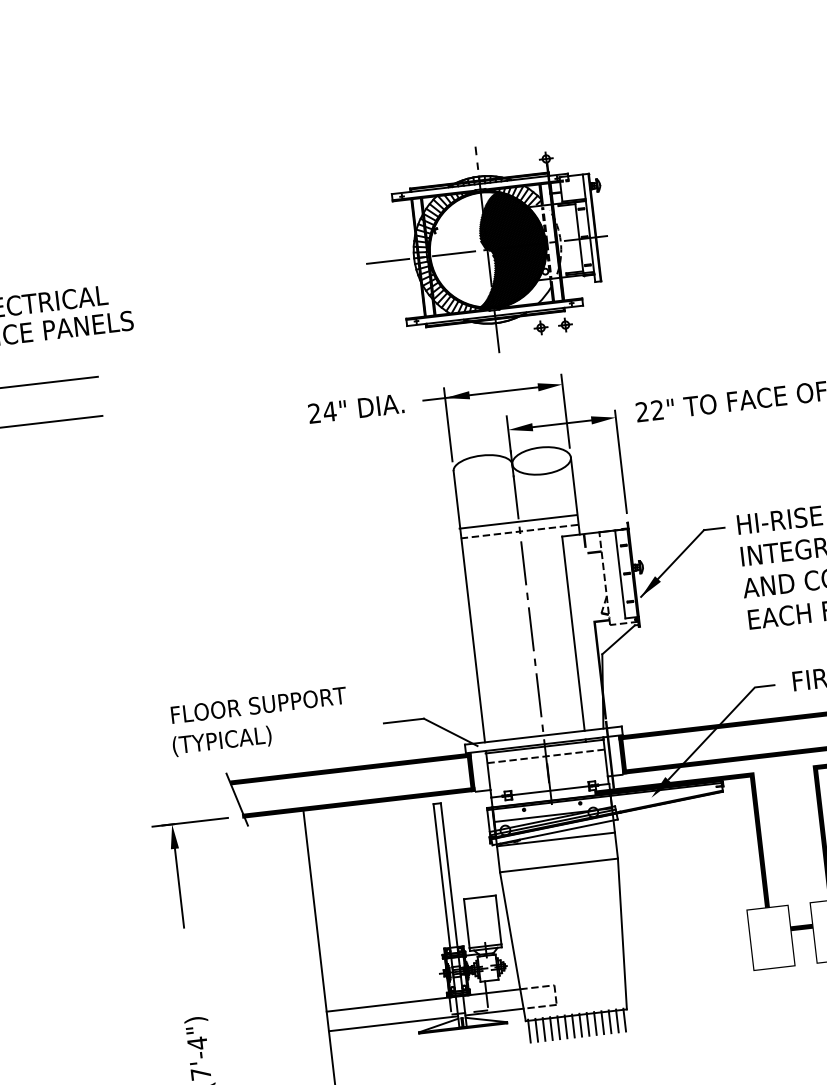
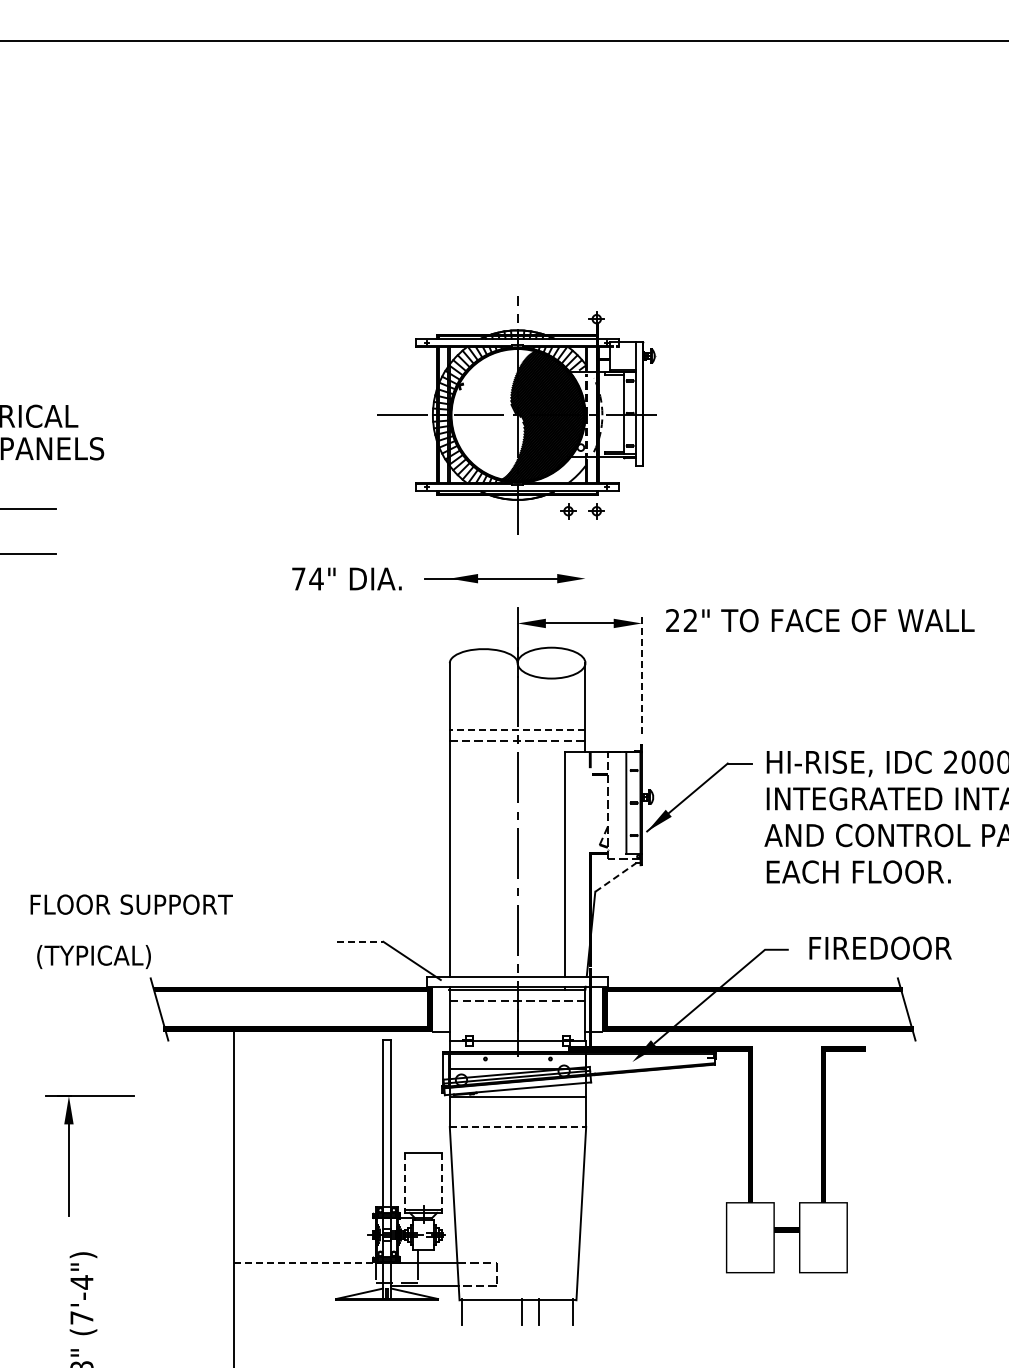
line: (565, 411) -> (585, 609), removed
text: (314, 413) -> (298, 578), 24" -> 74"
line: (447, 424) -> (449, 609), removed
line: (620, 461) -> (641, 674), solid -> dashed
line: (517, 521) -> (516, 729), solid -> dashed
line: (619, 639) -> (616, 877), solid -> dashed
text: (258, 705) -> (131, 904), moved
line: (404, 720) -> (360, 941), solid -> dashed
text: (221, 741) -> (93, 956), moved
line: (559, 865) -> (518, 1127), solid -> dashed
part: (178, 875) -> (69, 1155), moved
line: (498, 920) -> (441, 1181), solid -> dashed
line: (467, 923) -> (405, 1181), solid -> dashed
line: (391, 1004) -> (308, 1263), solid -> dashed
line: (617, 1021) -> (564, 1312), removed
line: (603, 1022) -> (547, 1312), removed
line: (609, 1022) -> (555, 1312), removed
line: (392, 1023) -> (307, 1285), removed
line: (588, 1024) -> (530, 1312), removed
line: (573, 1026) -> (513, 1312), removed
line: (558, 1027) -> (496, 1312), removed
line: (565, 1027) -> (504, 1312), removed
line: (551, 1028) -> (487, 1312), removed
line: (544, 1029) -> (479, 1312), removed
line: (536, 1030) -> (470, 1312), removed

